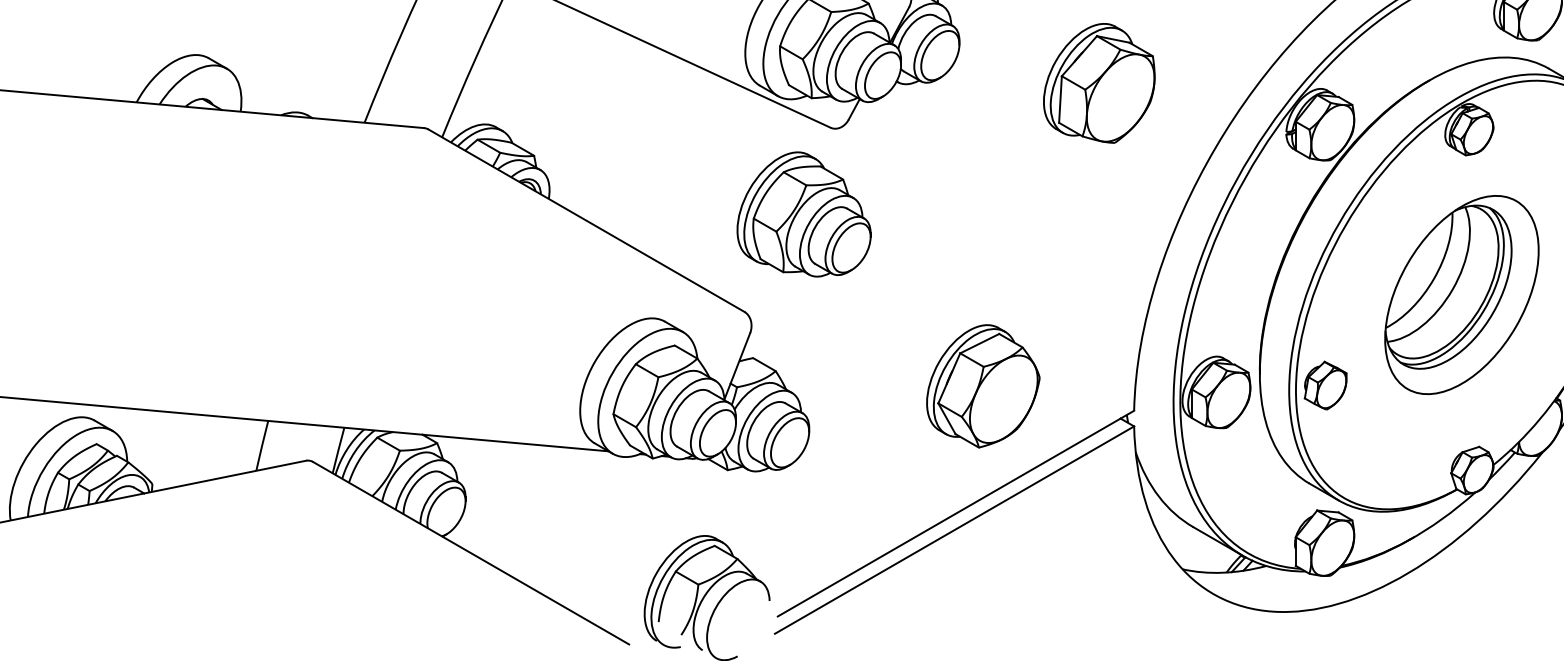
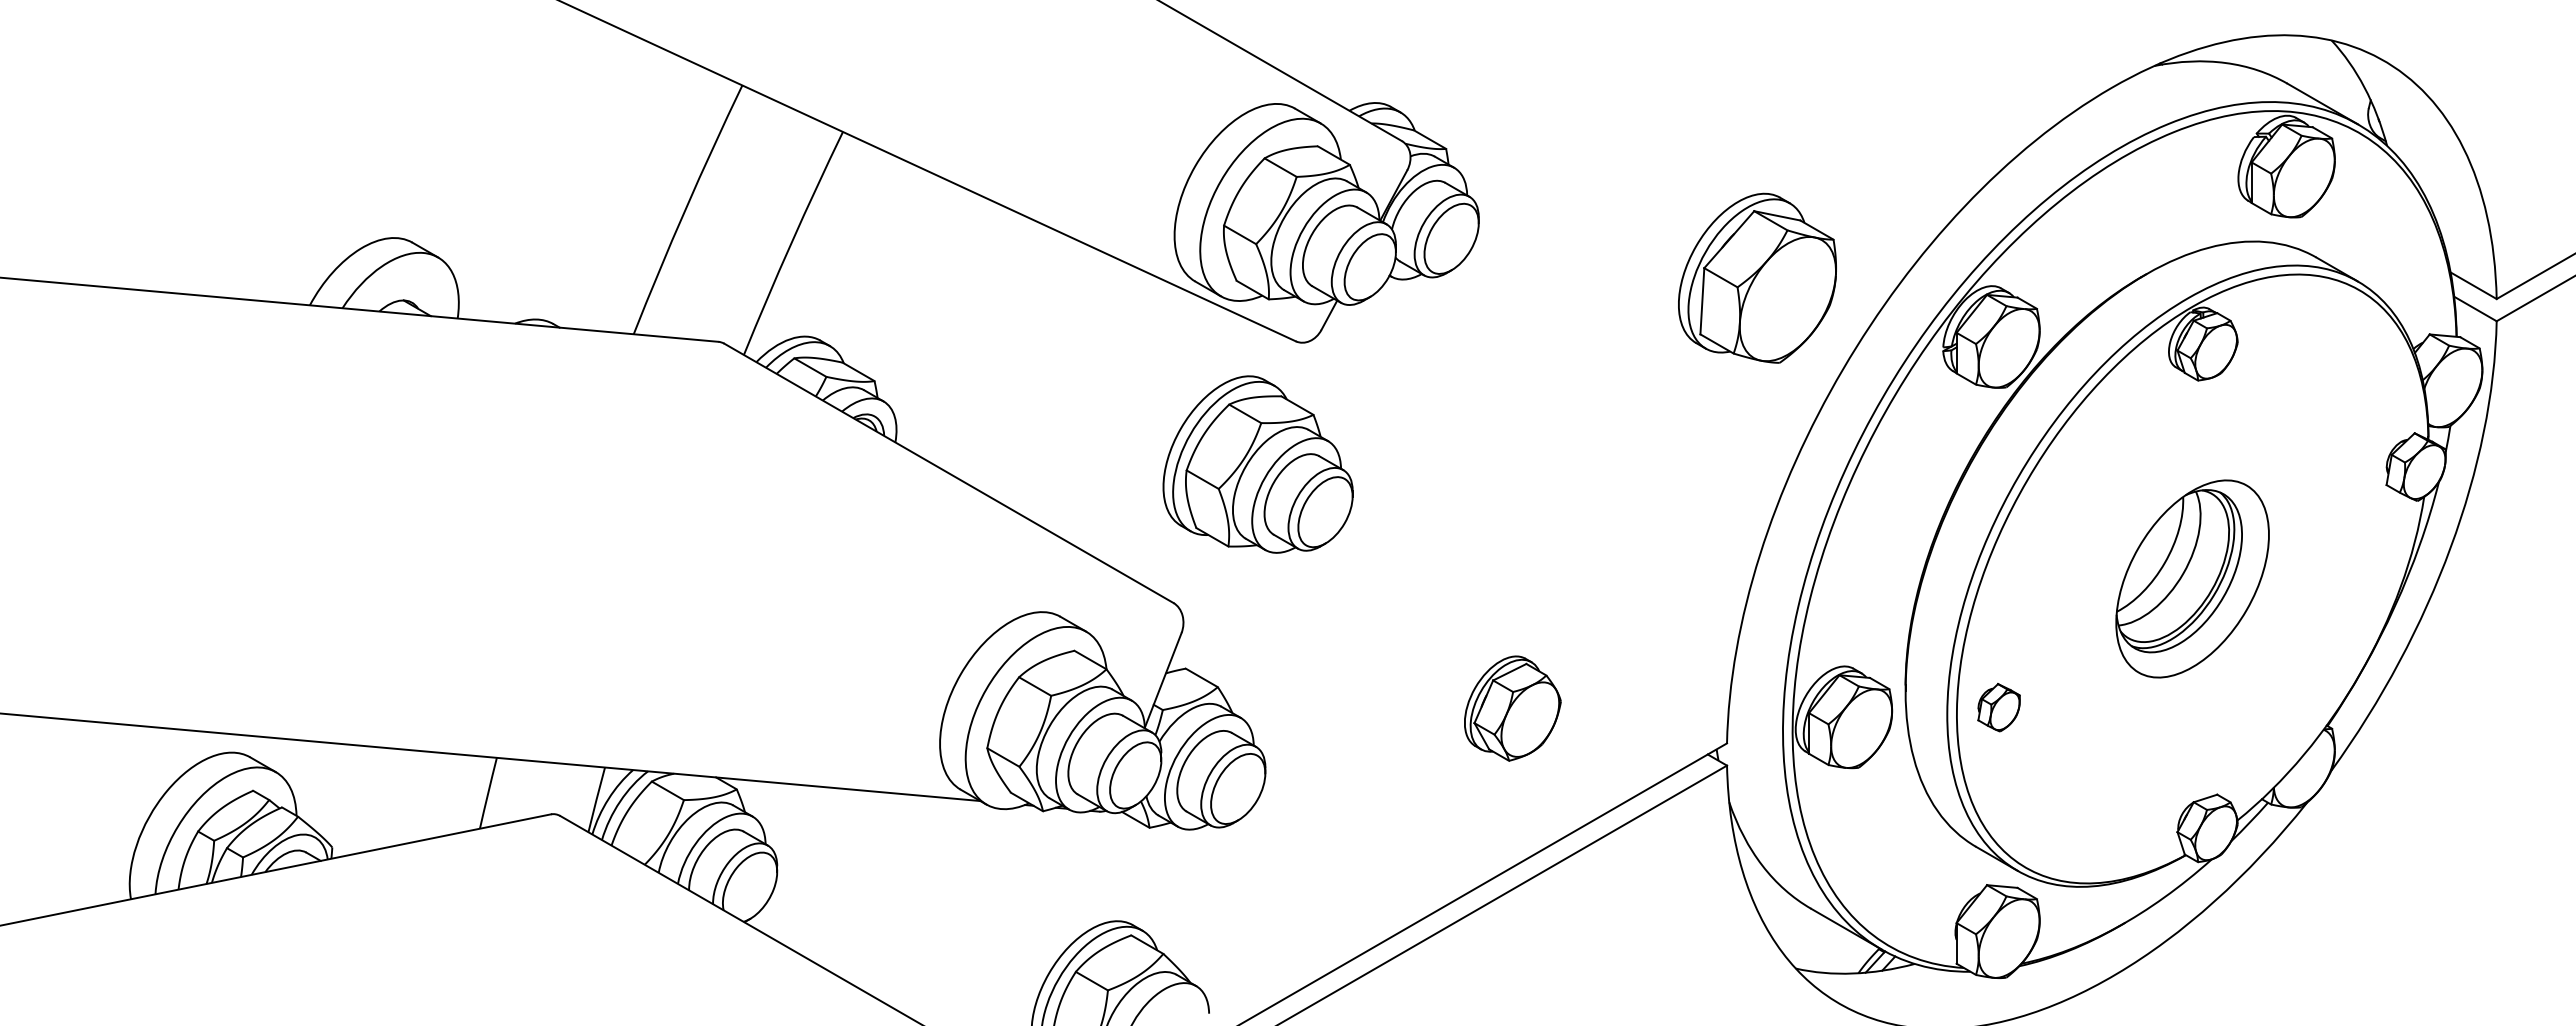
part: (1099, 82) -> (1757, 277), moved
part: (1461, 294) -> (2192, 578), size x0.7
part: (1325, 385) -> (1998, 707), size x0.7
part: (983, 386) -> (1512, 708), size x0.6

